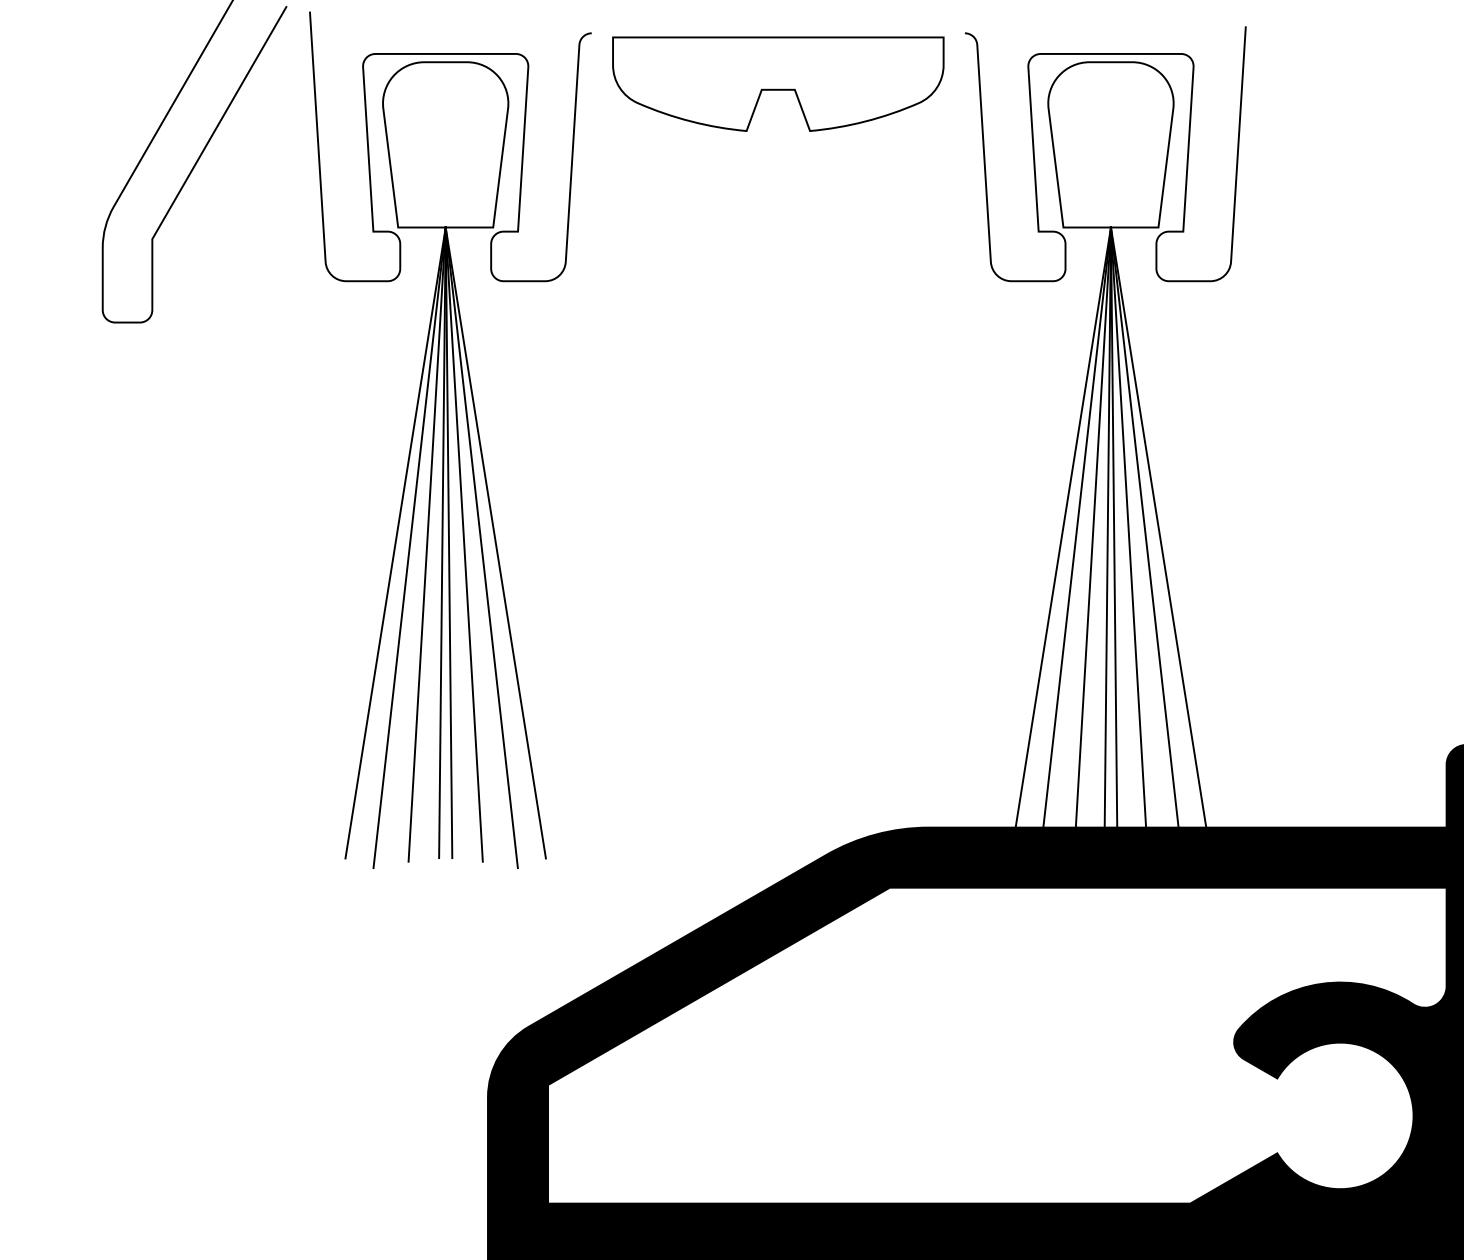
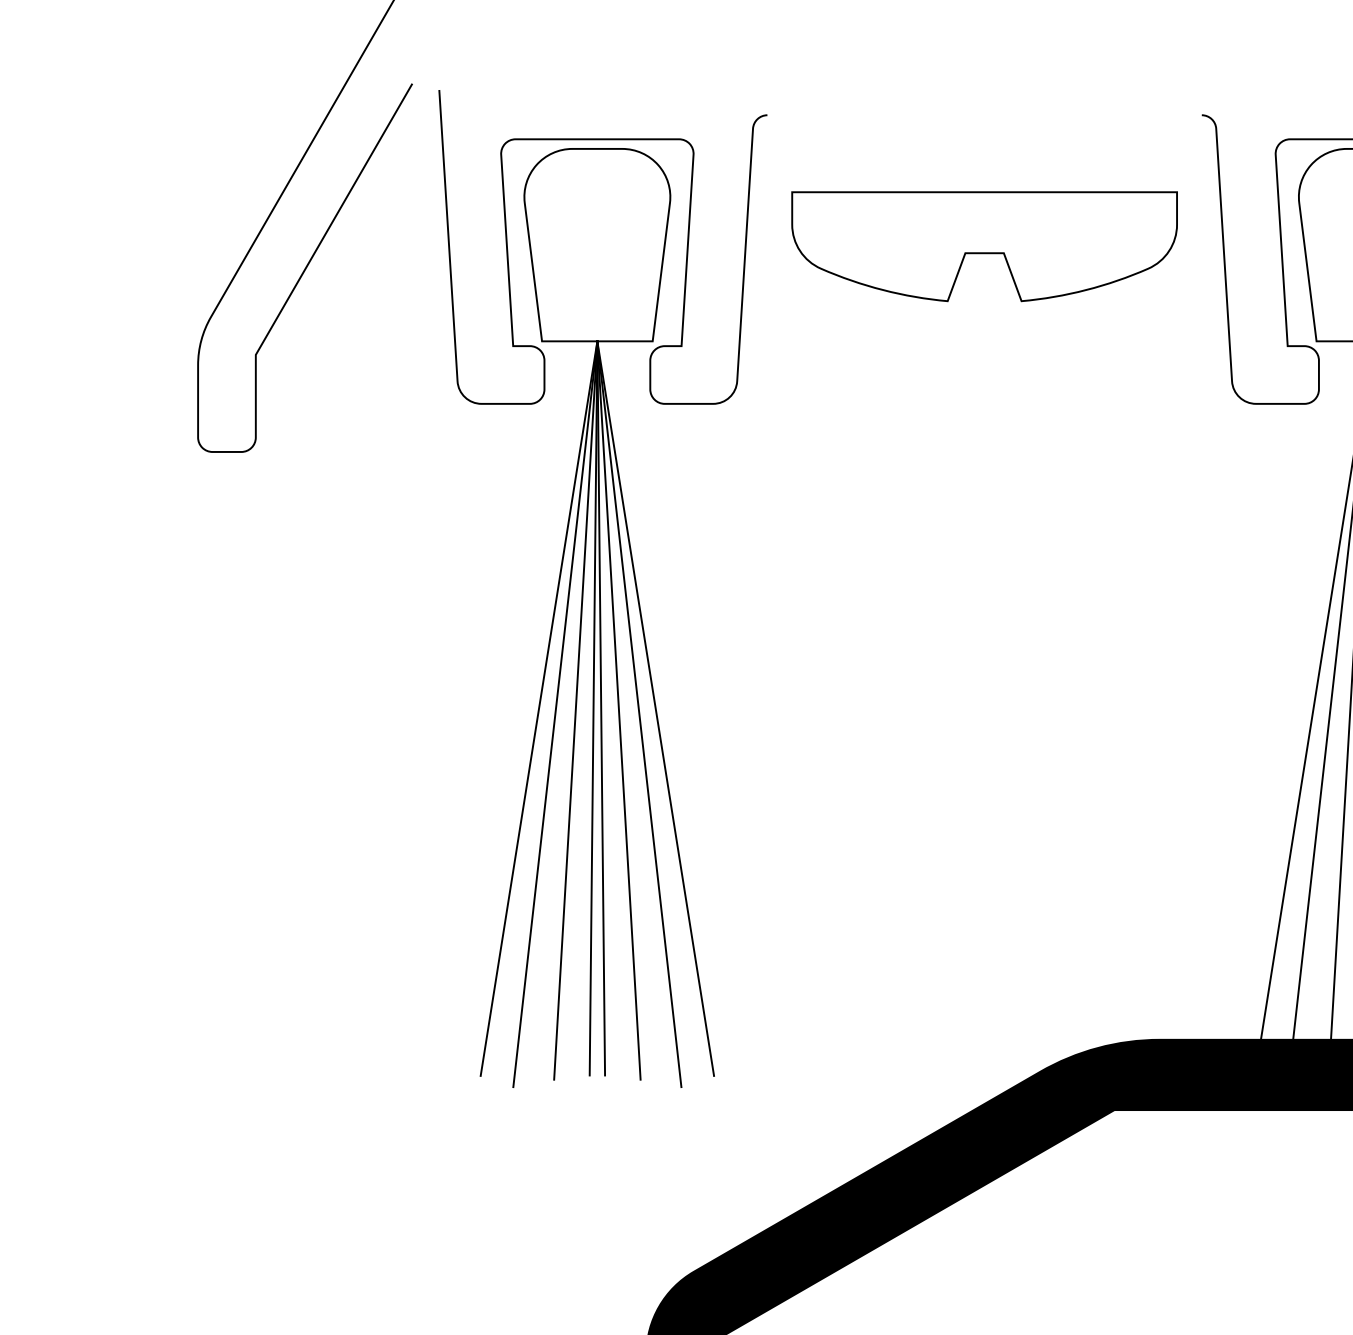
part: (778, 83) -> (984, 245), moved

